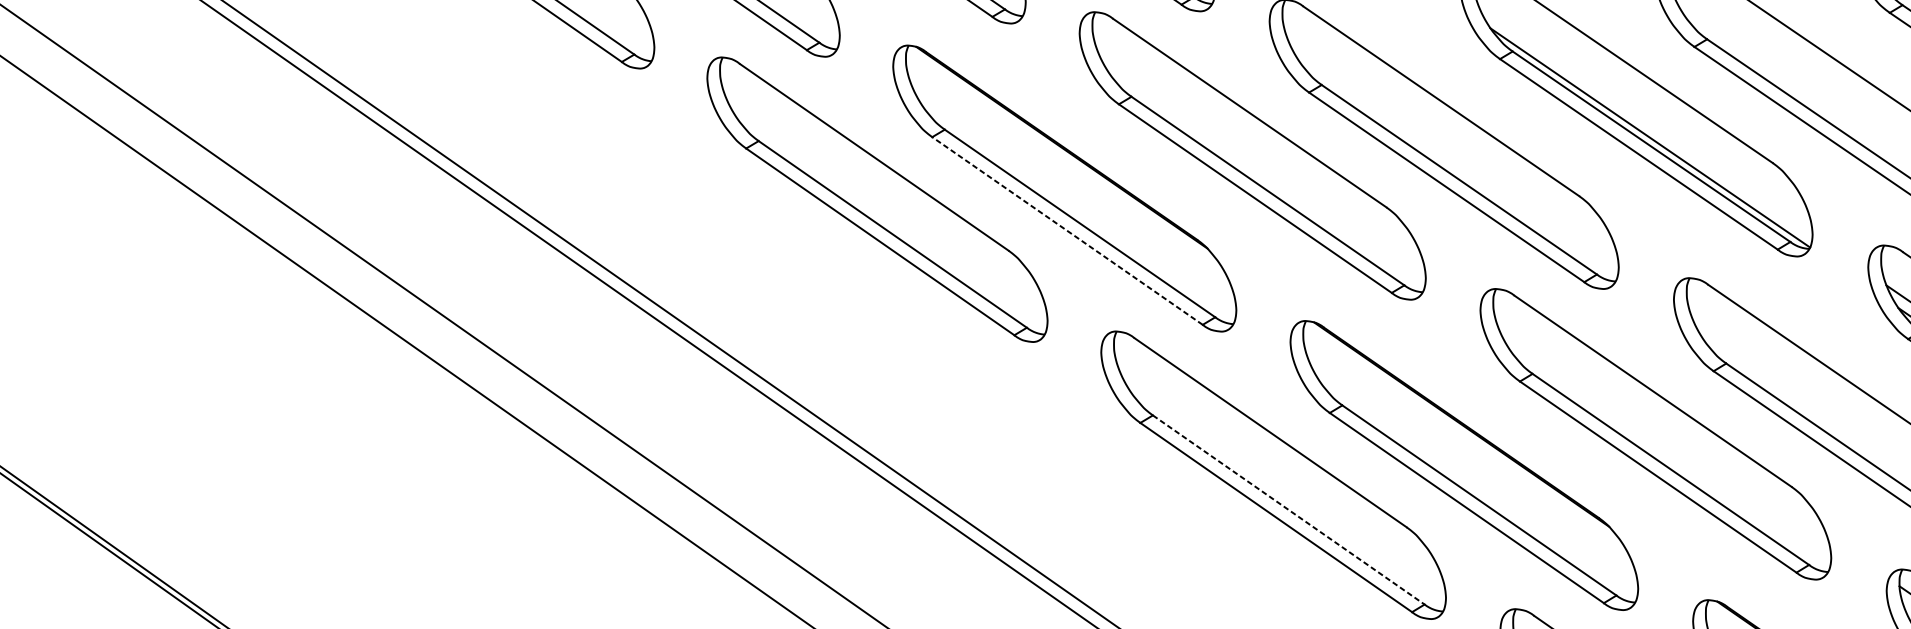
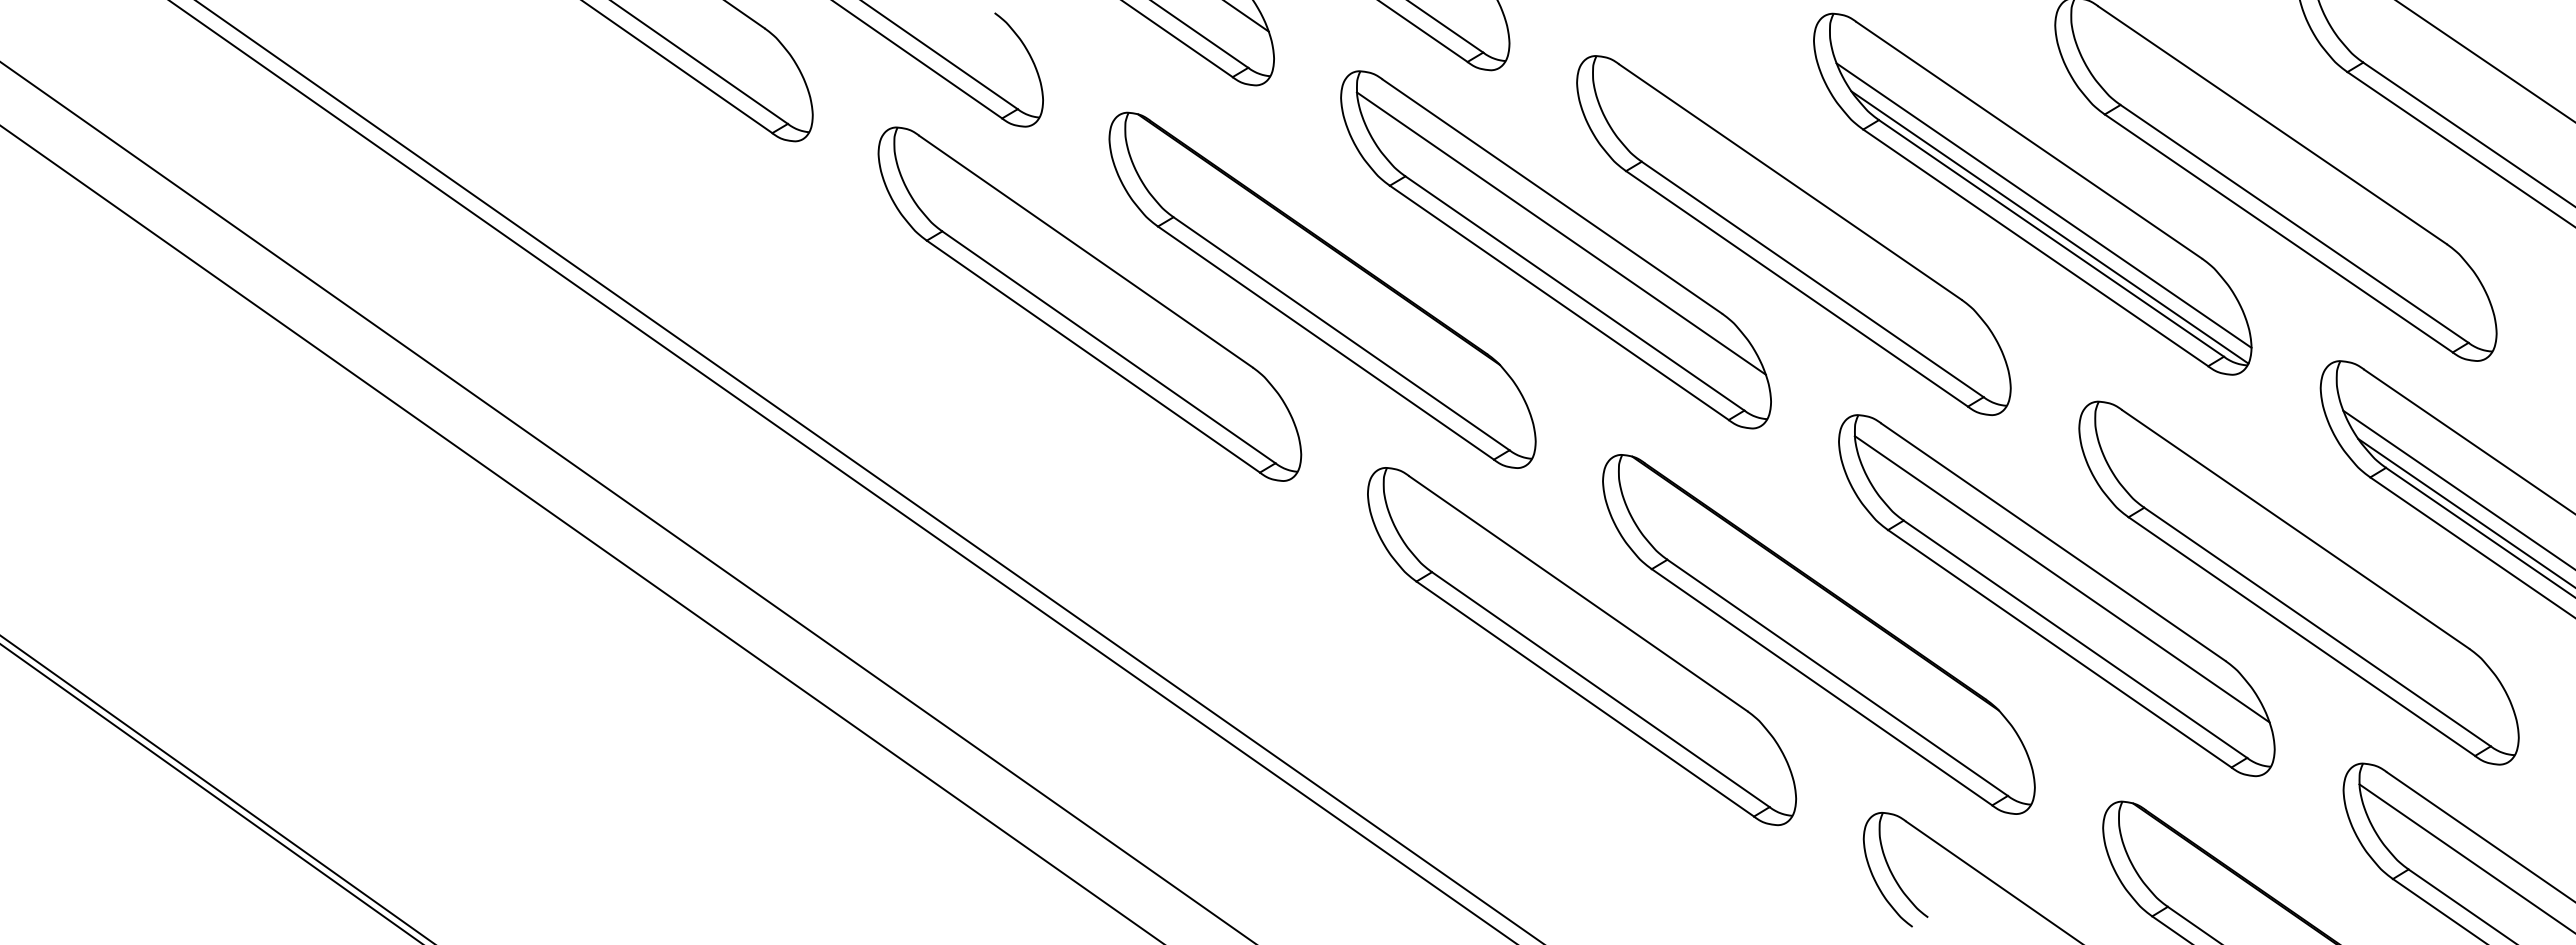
line: (1645, 120) -> (2043, 205), added
line: (1256, 142) -> (1560, 233), added
line: (1067, 230) -> (1325, 342), dashed -> solid
line: (1659, 421) -> (2061, 579), added
line: (1288, 509) -> (1600, 689), dashed -> solid

